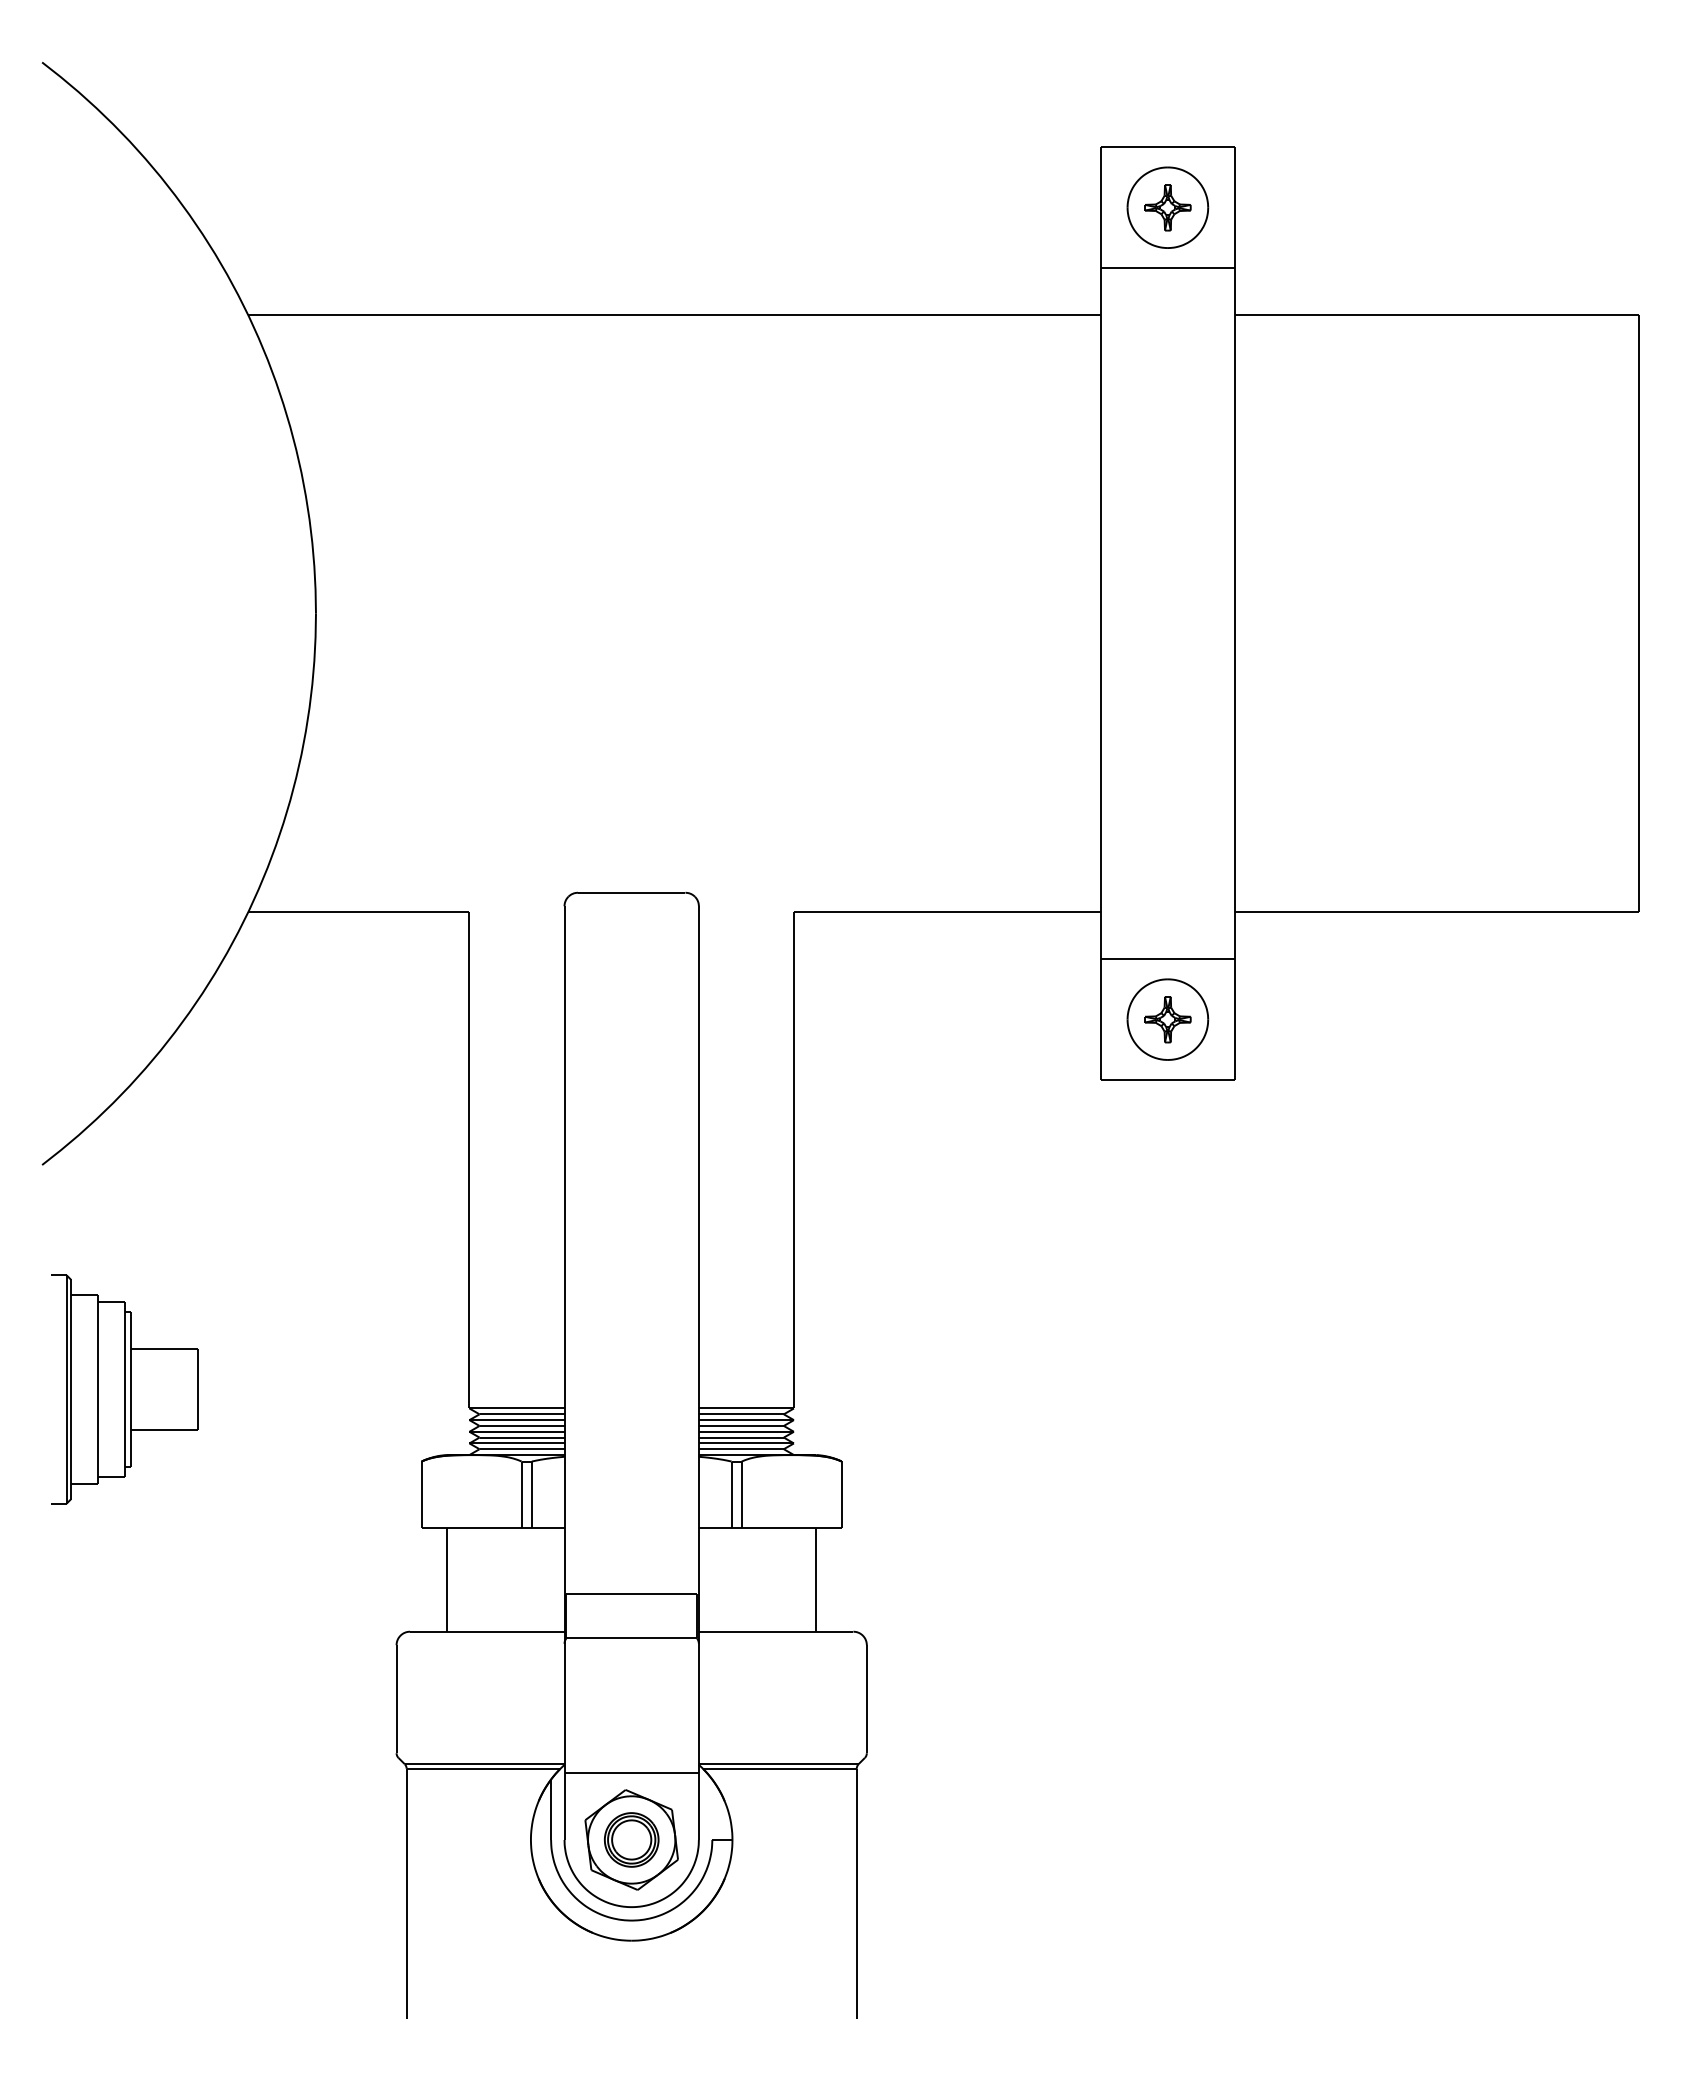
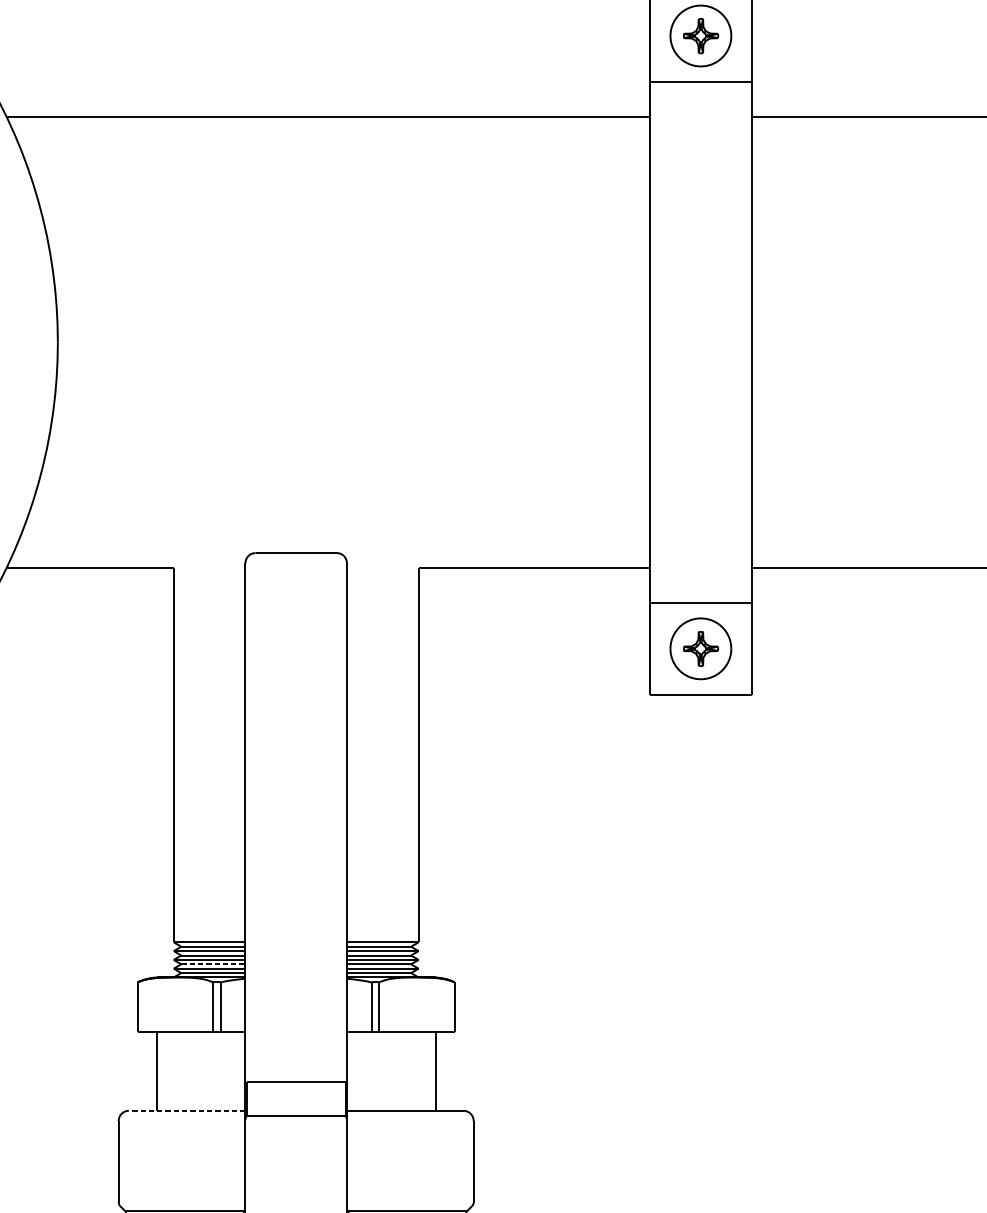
line: (522, 1437) -> (213, 964), solid -> dashed
line: (486, 1631) -> (186, 1110), solid -> dashed

